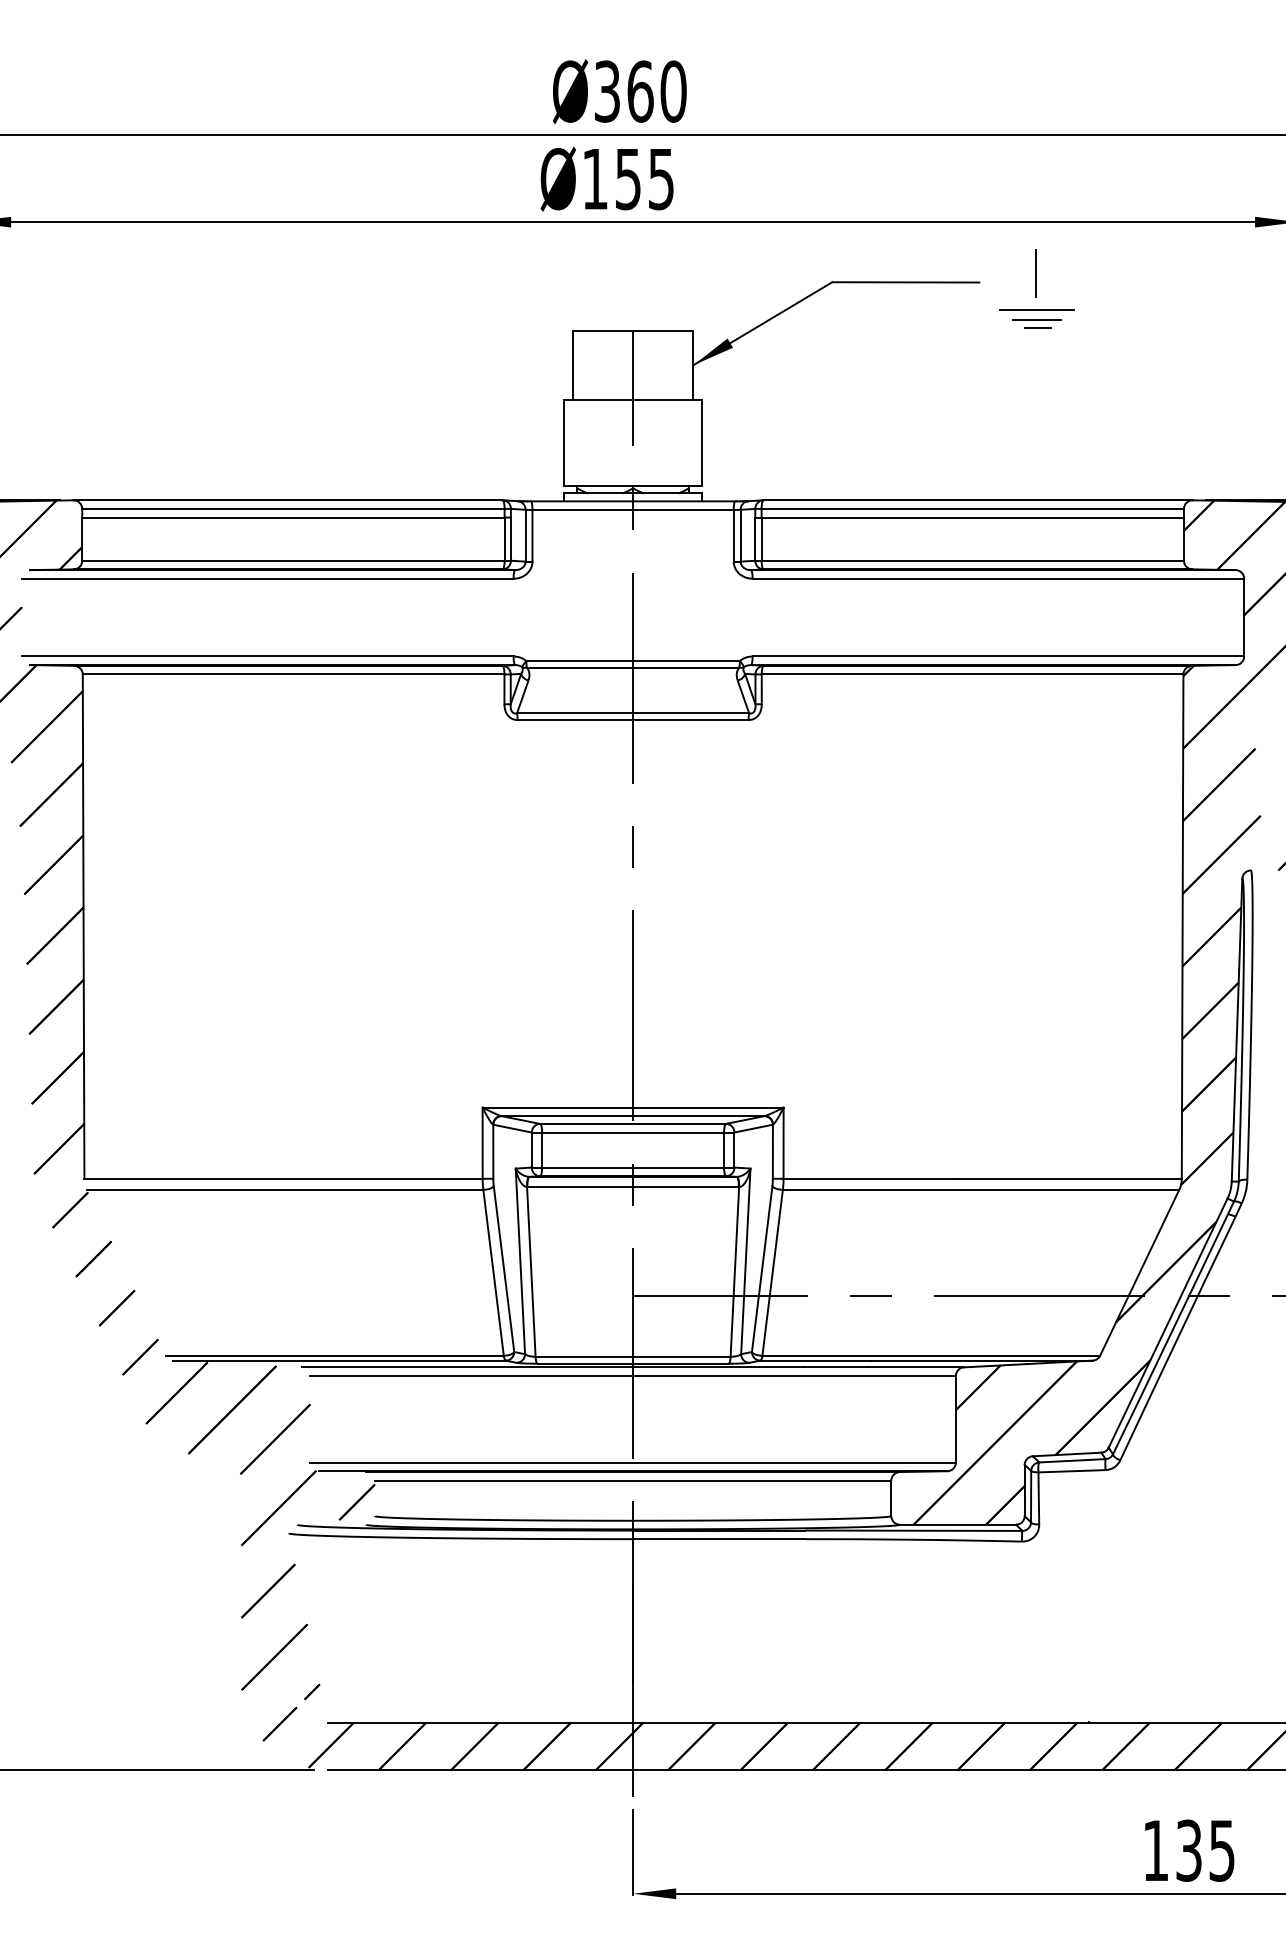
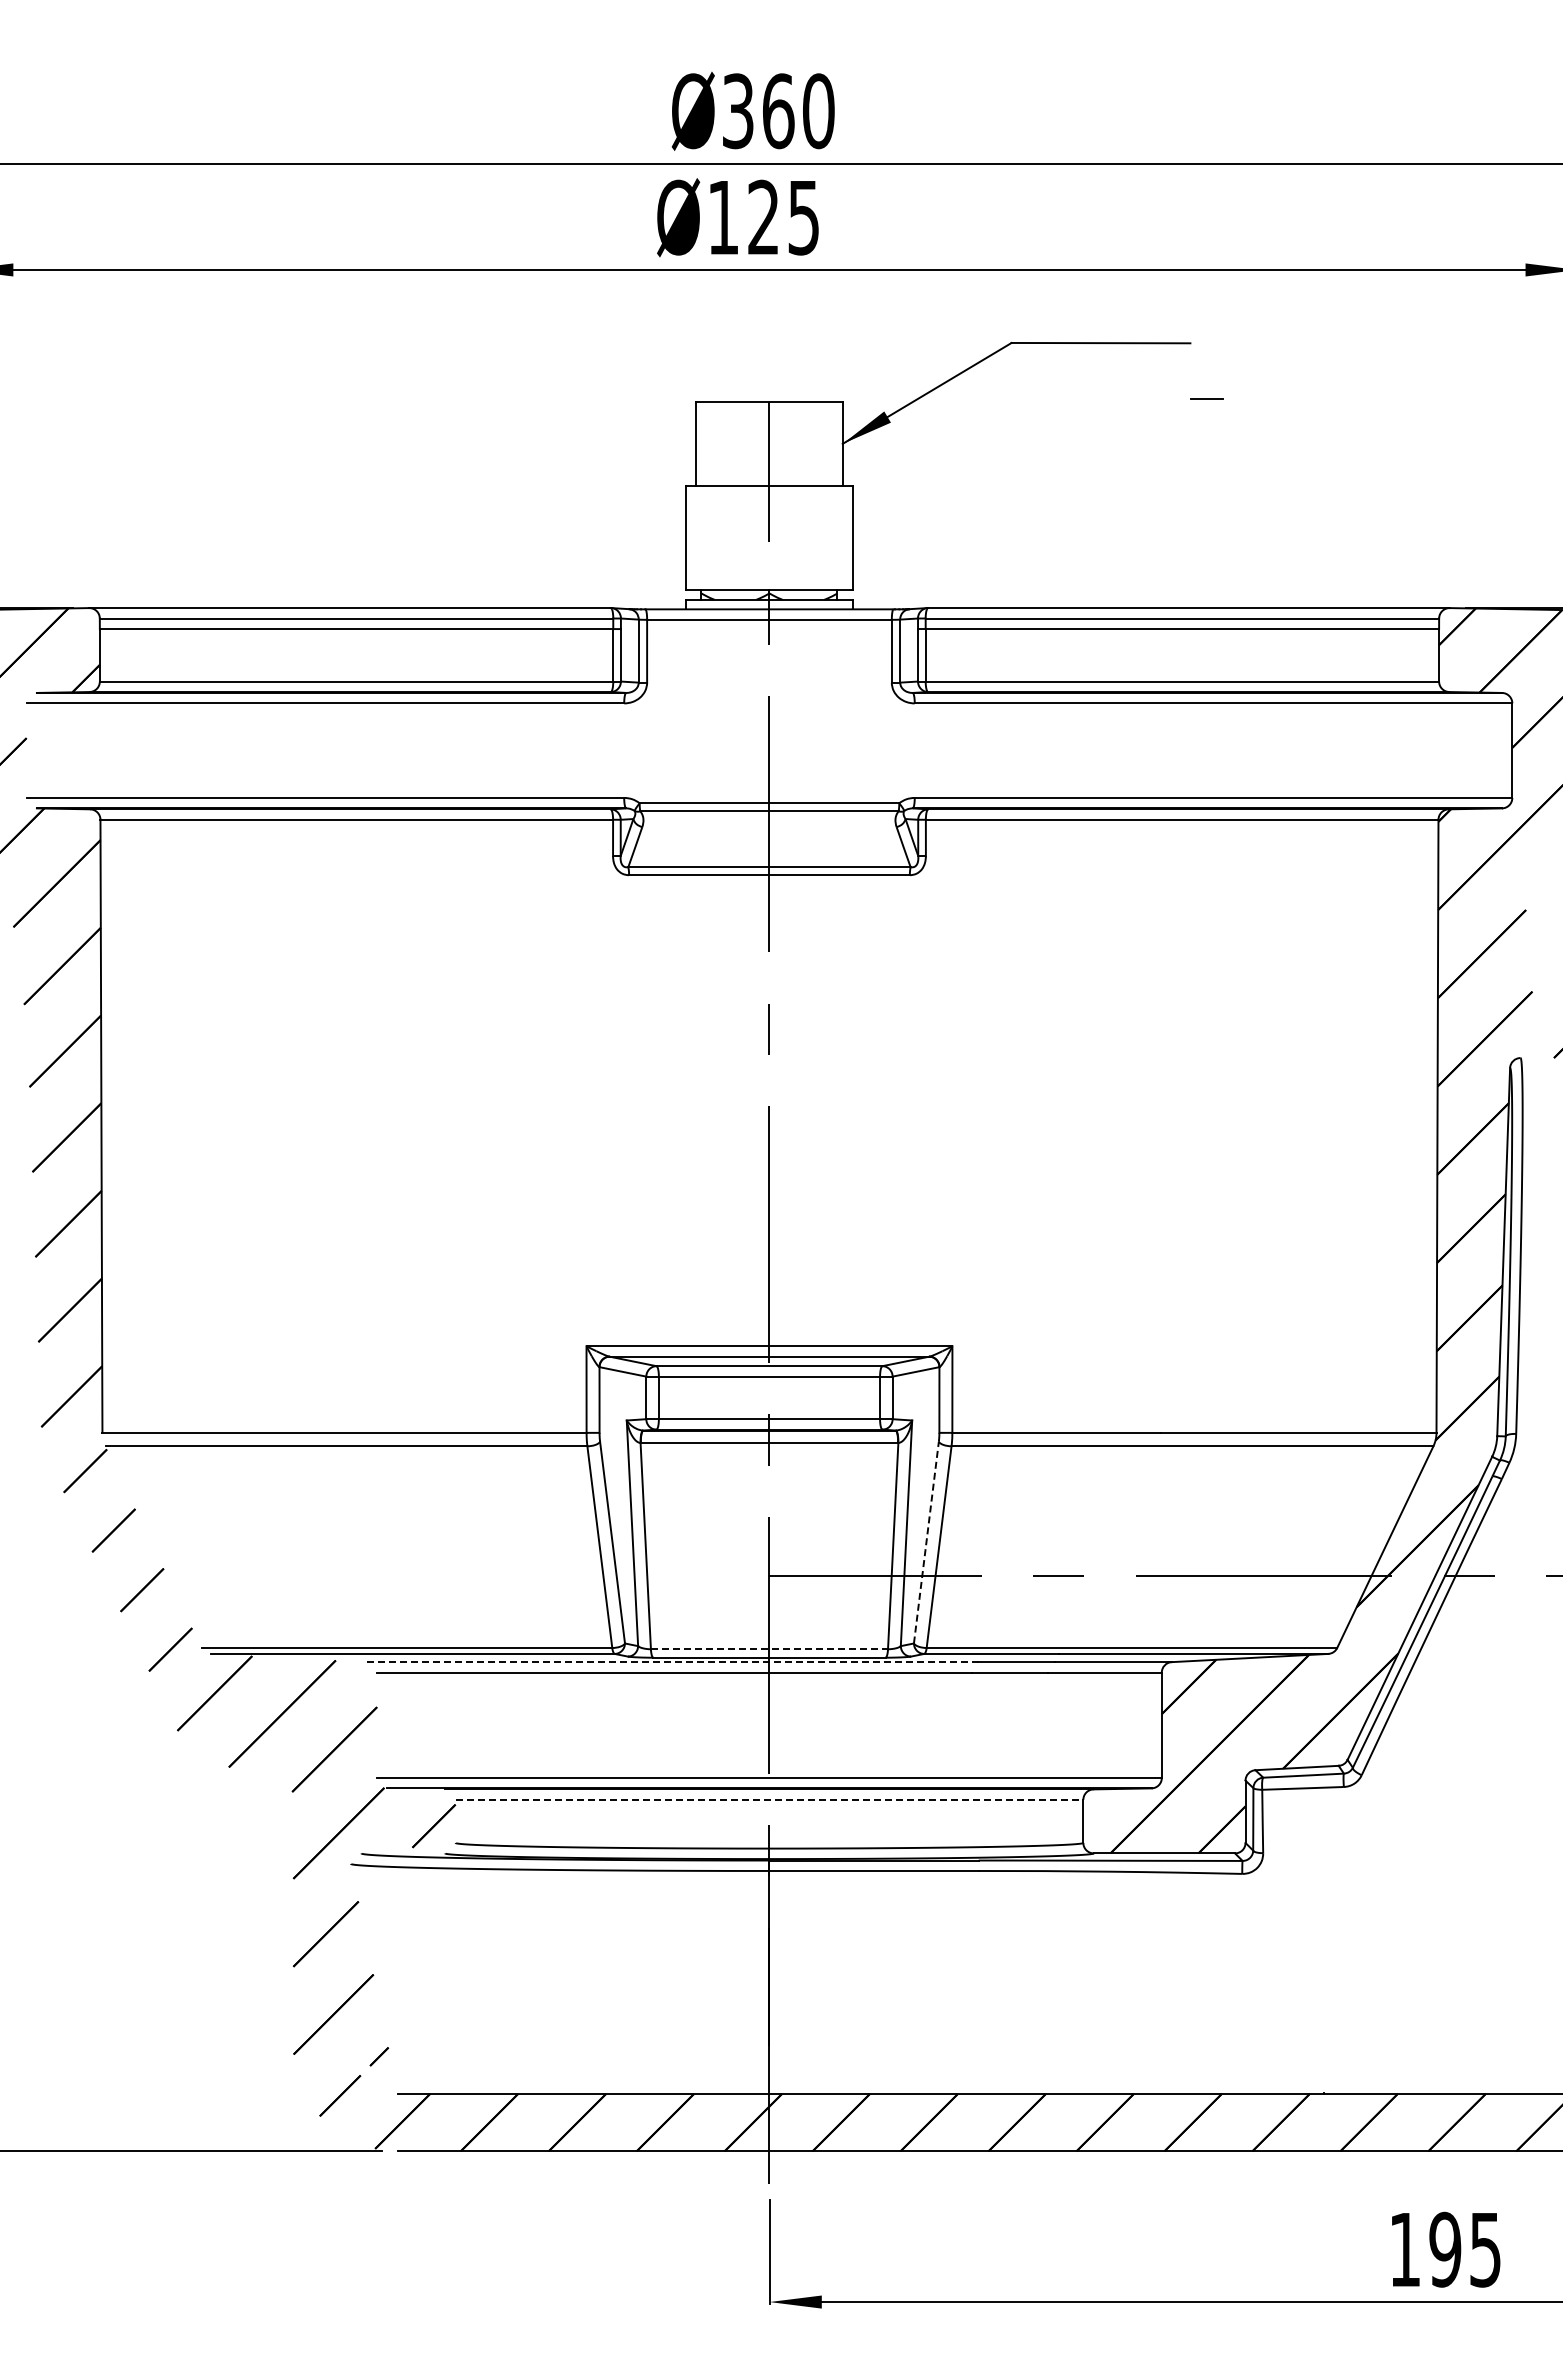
text: (628, 179) -> (763, 217), Ø155 -> Ø125
line: (1036, 273) -> (1259, 332), removed
line: (1037, 310) -> (1260, 377), removed
line: (1036, 320) -> (1259, 389), removed
line: (1037, 327) -> (1206, 398), moved
line: (762, 1268) -> (926, 1542), solid -> dashed
line: (633, 1356) -> (769, 1649), solid -> dashed
line: (553, 1367) -> (672, 1662), solid -> dashed
line: (633, 1480) -> (769, 1799), solid -> dashed
text: (1189, 1850) -> (1445, 2249), 135 -> 195

